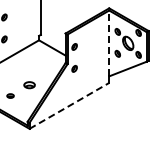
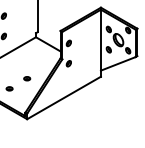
line: (109, 43) -> (101, 40), dashed -> solid
part: (29, 84) -> (27, 78), size x0.62
line: (69, 105) -> (64, 97), dashed -> solid

